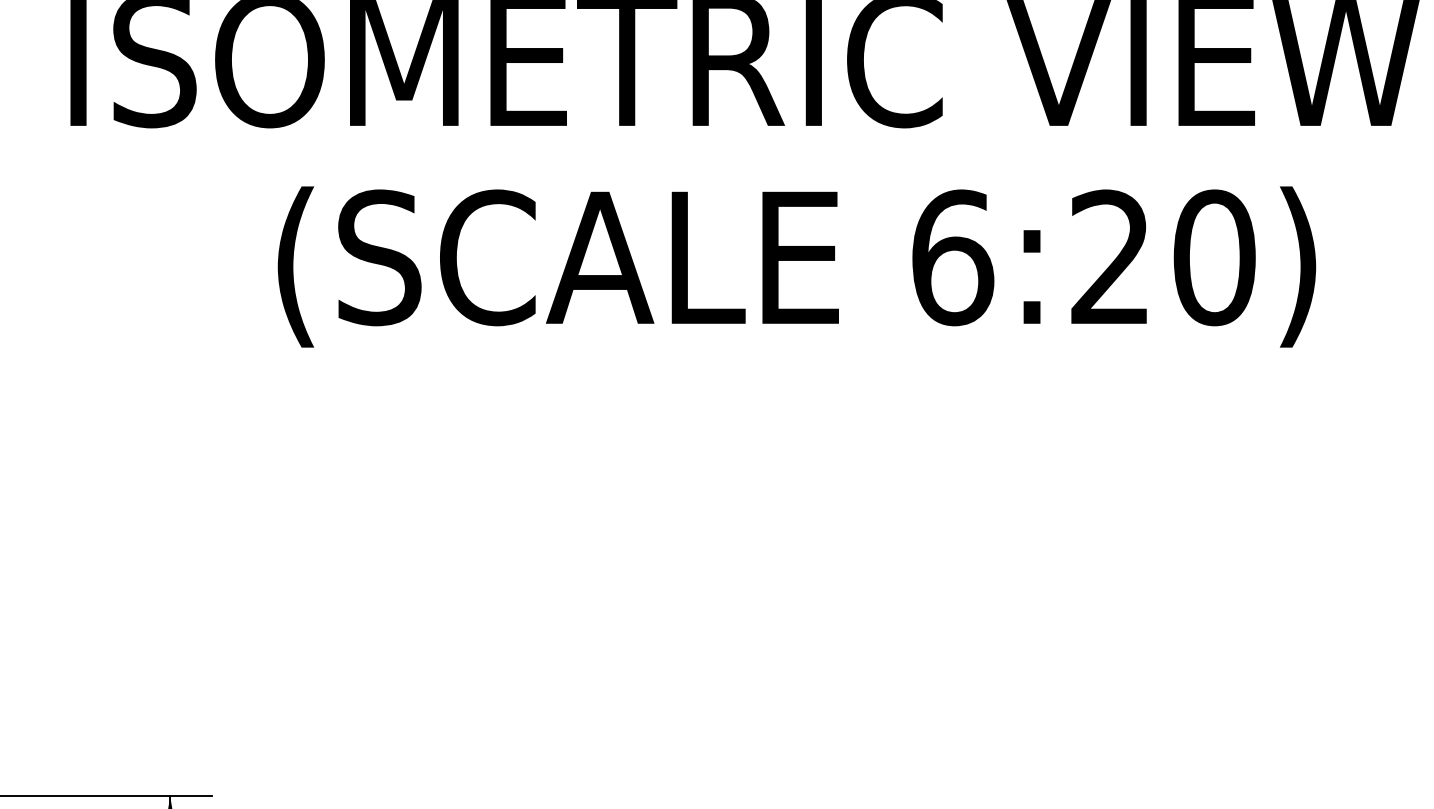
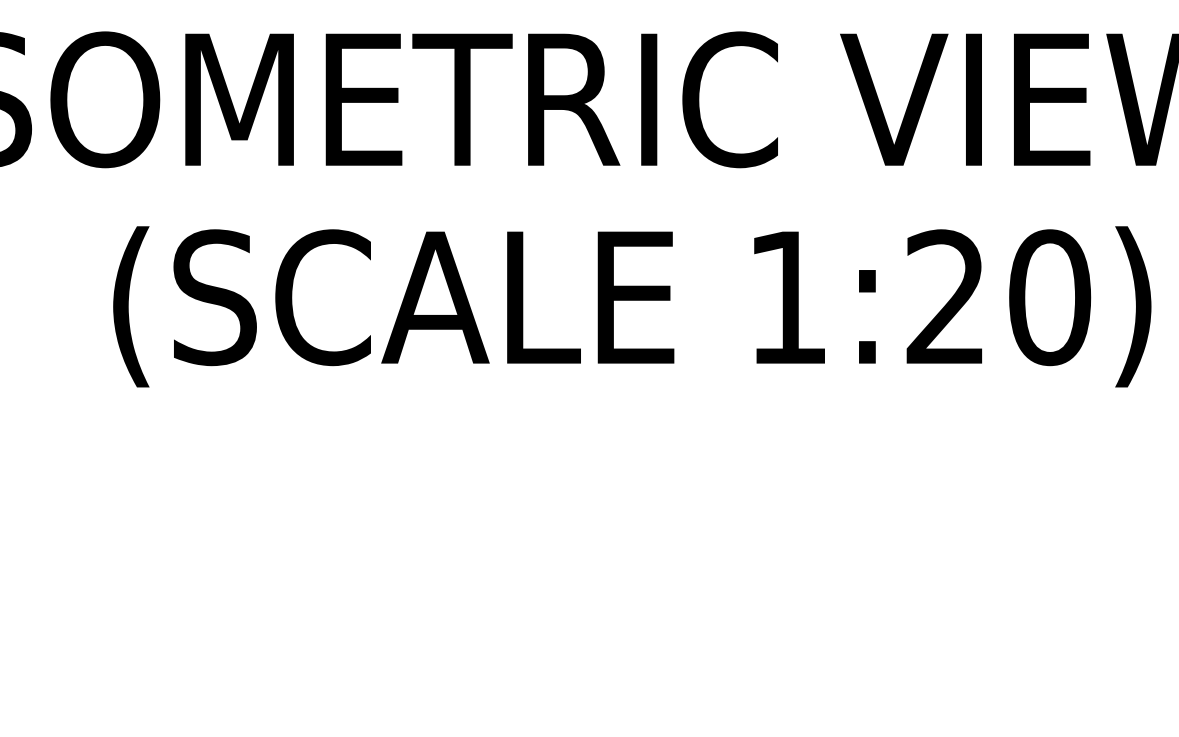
text: (953, 257) -> (788, 297), 6:20) -> 1:20)

